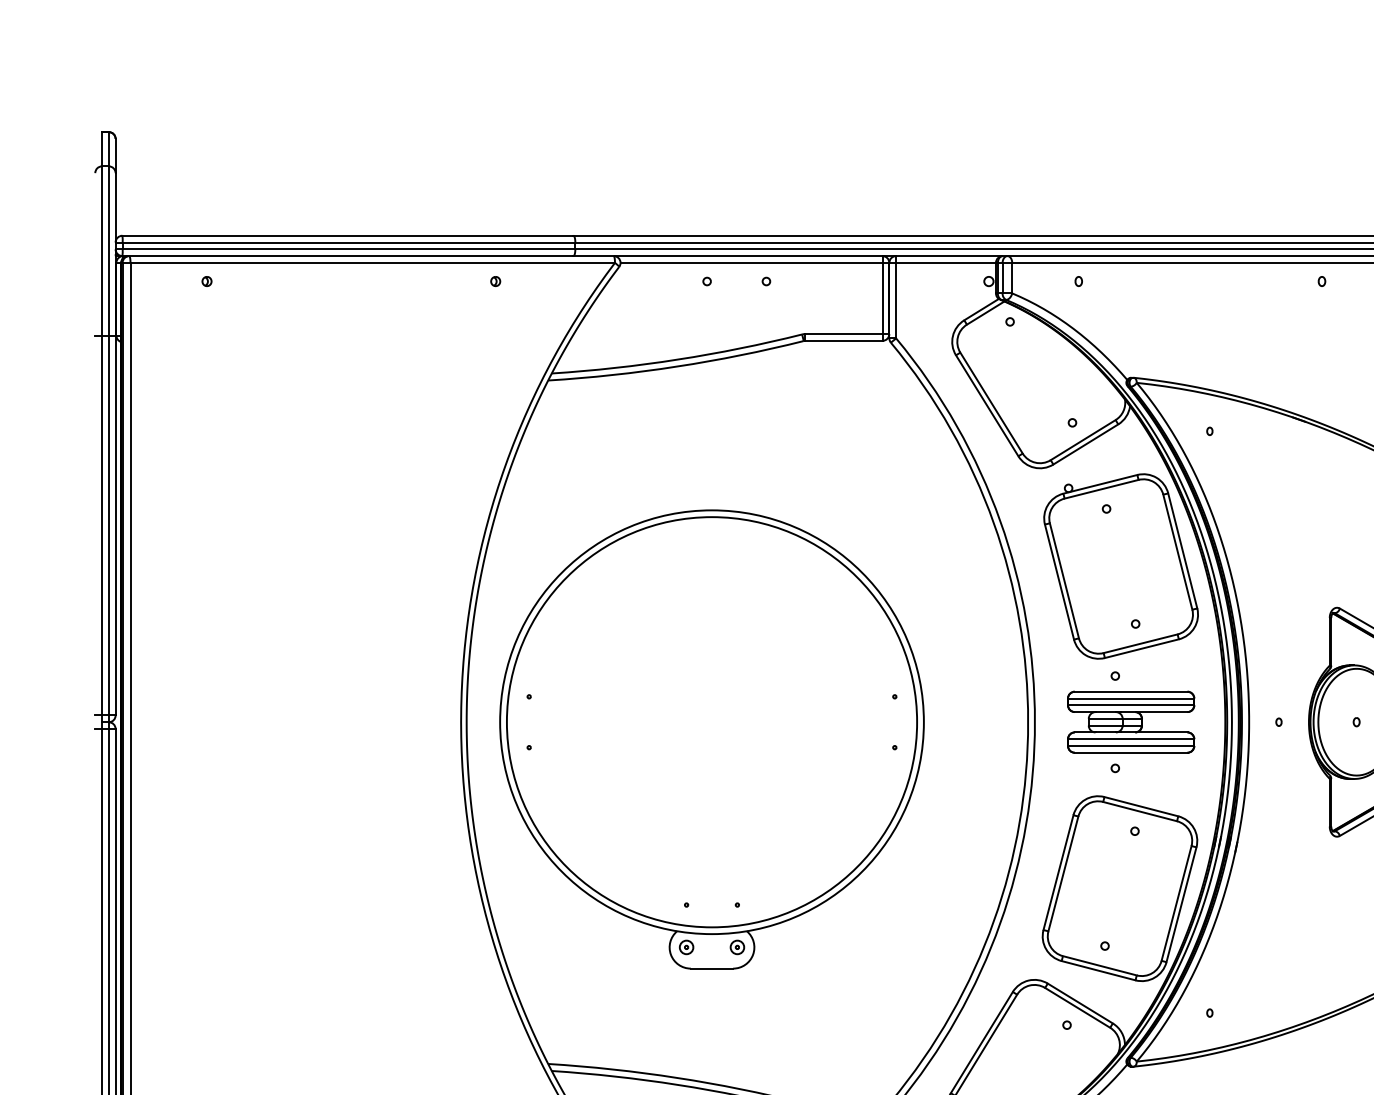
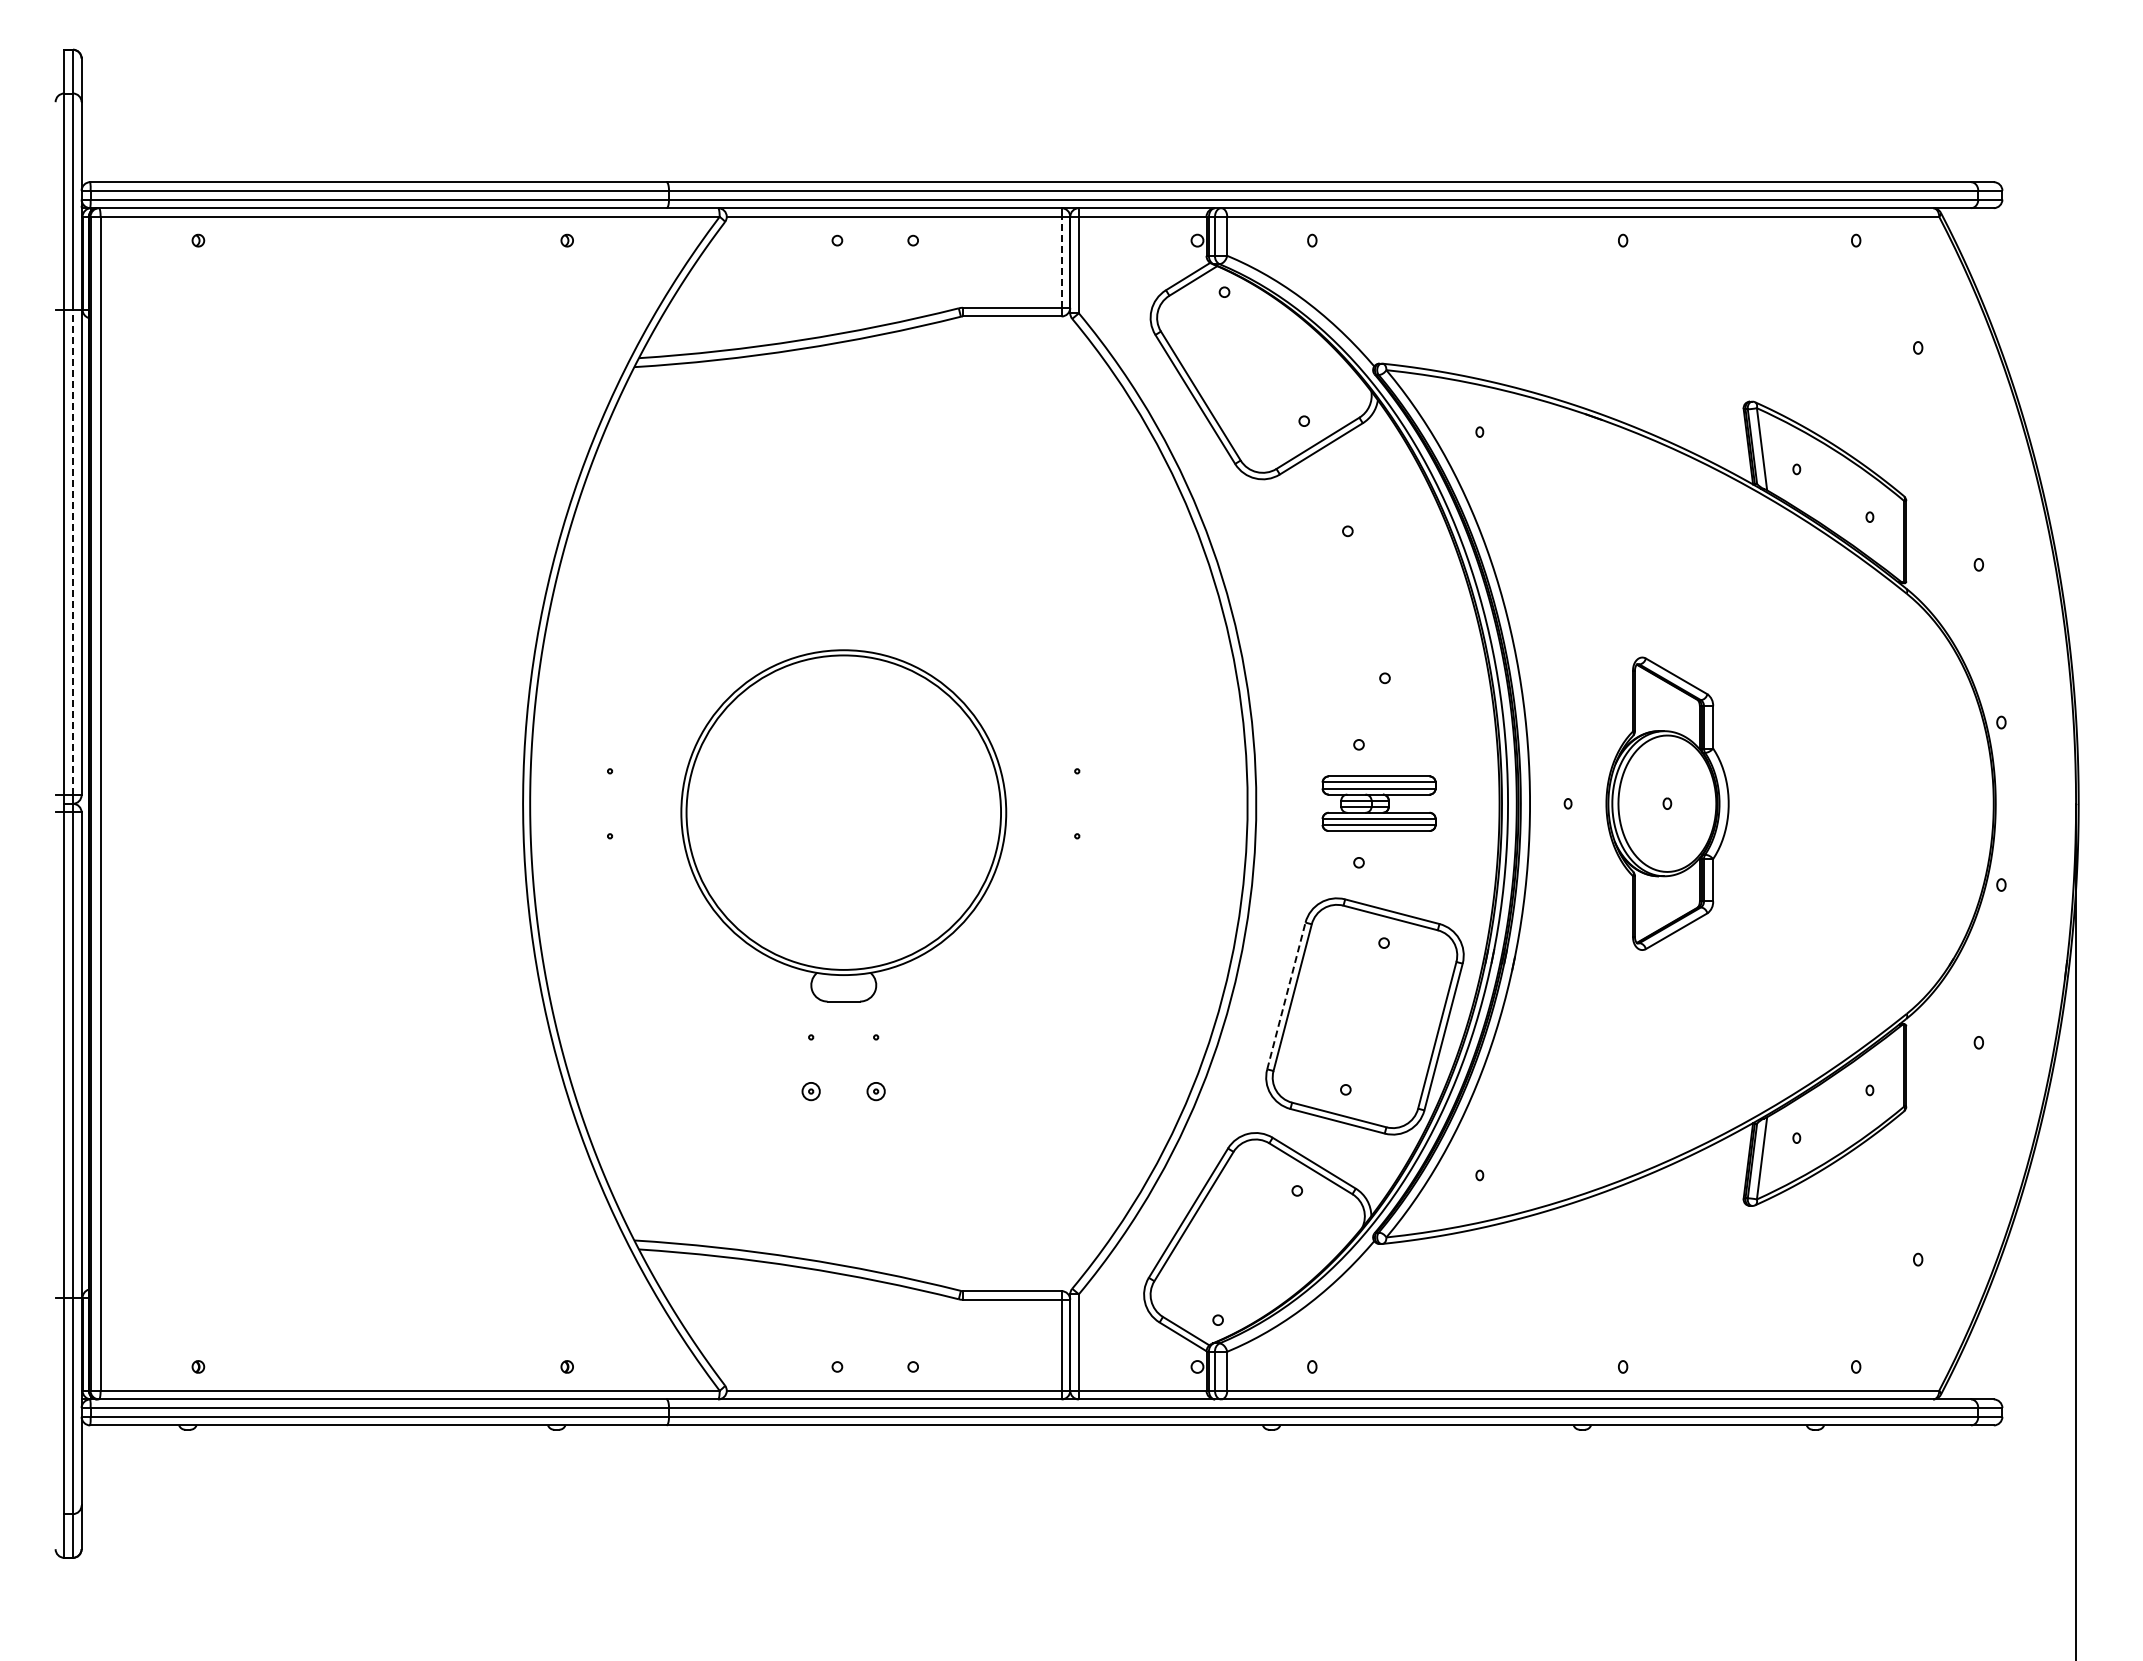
line: (882, 297) -> (1061, 261), solid -> dashed
line: (108, 525) -> (72, 552), solid -> dashed
part: (1121, 566) -> (1366, 604), removed
part: (1130, 722) -> (1378, 803), size x0.7
part: (711, 739) -> (843, 825), size x0.6
line: (1058, 872) -> (1286, 995), solid -> dashed

